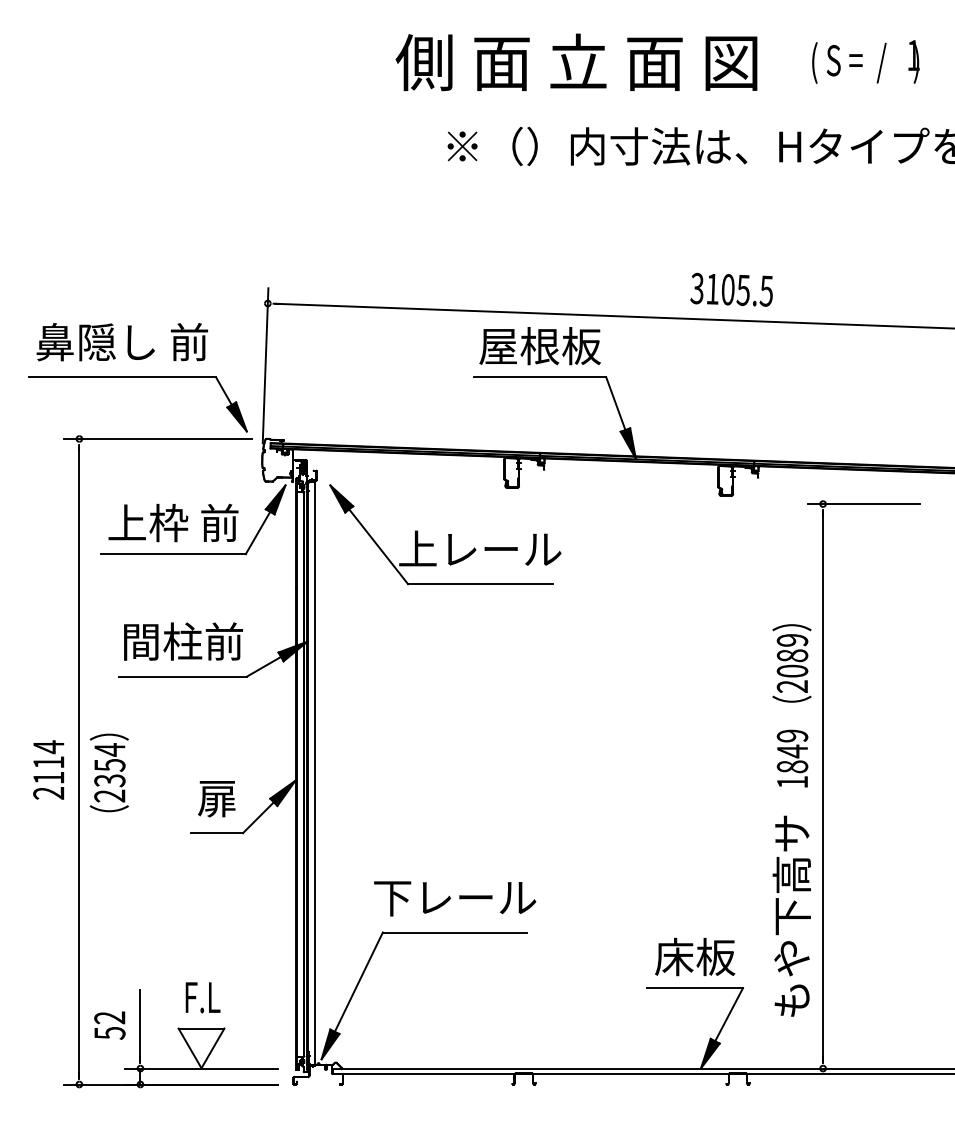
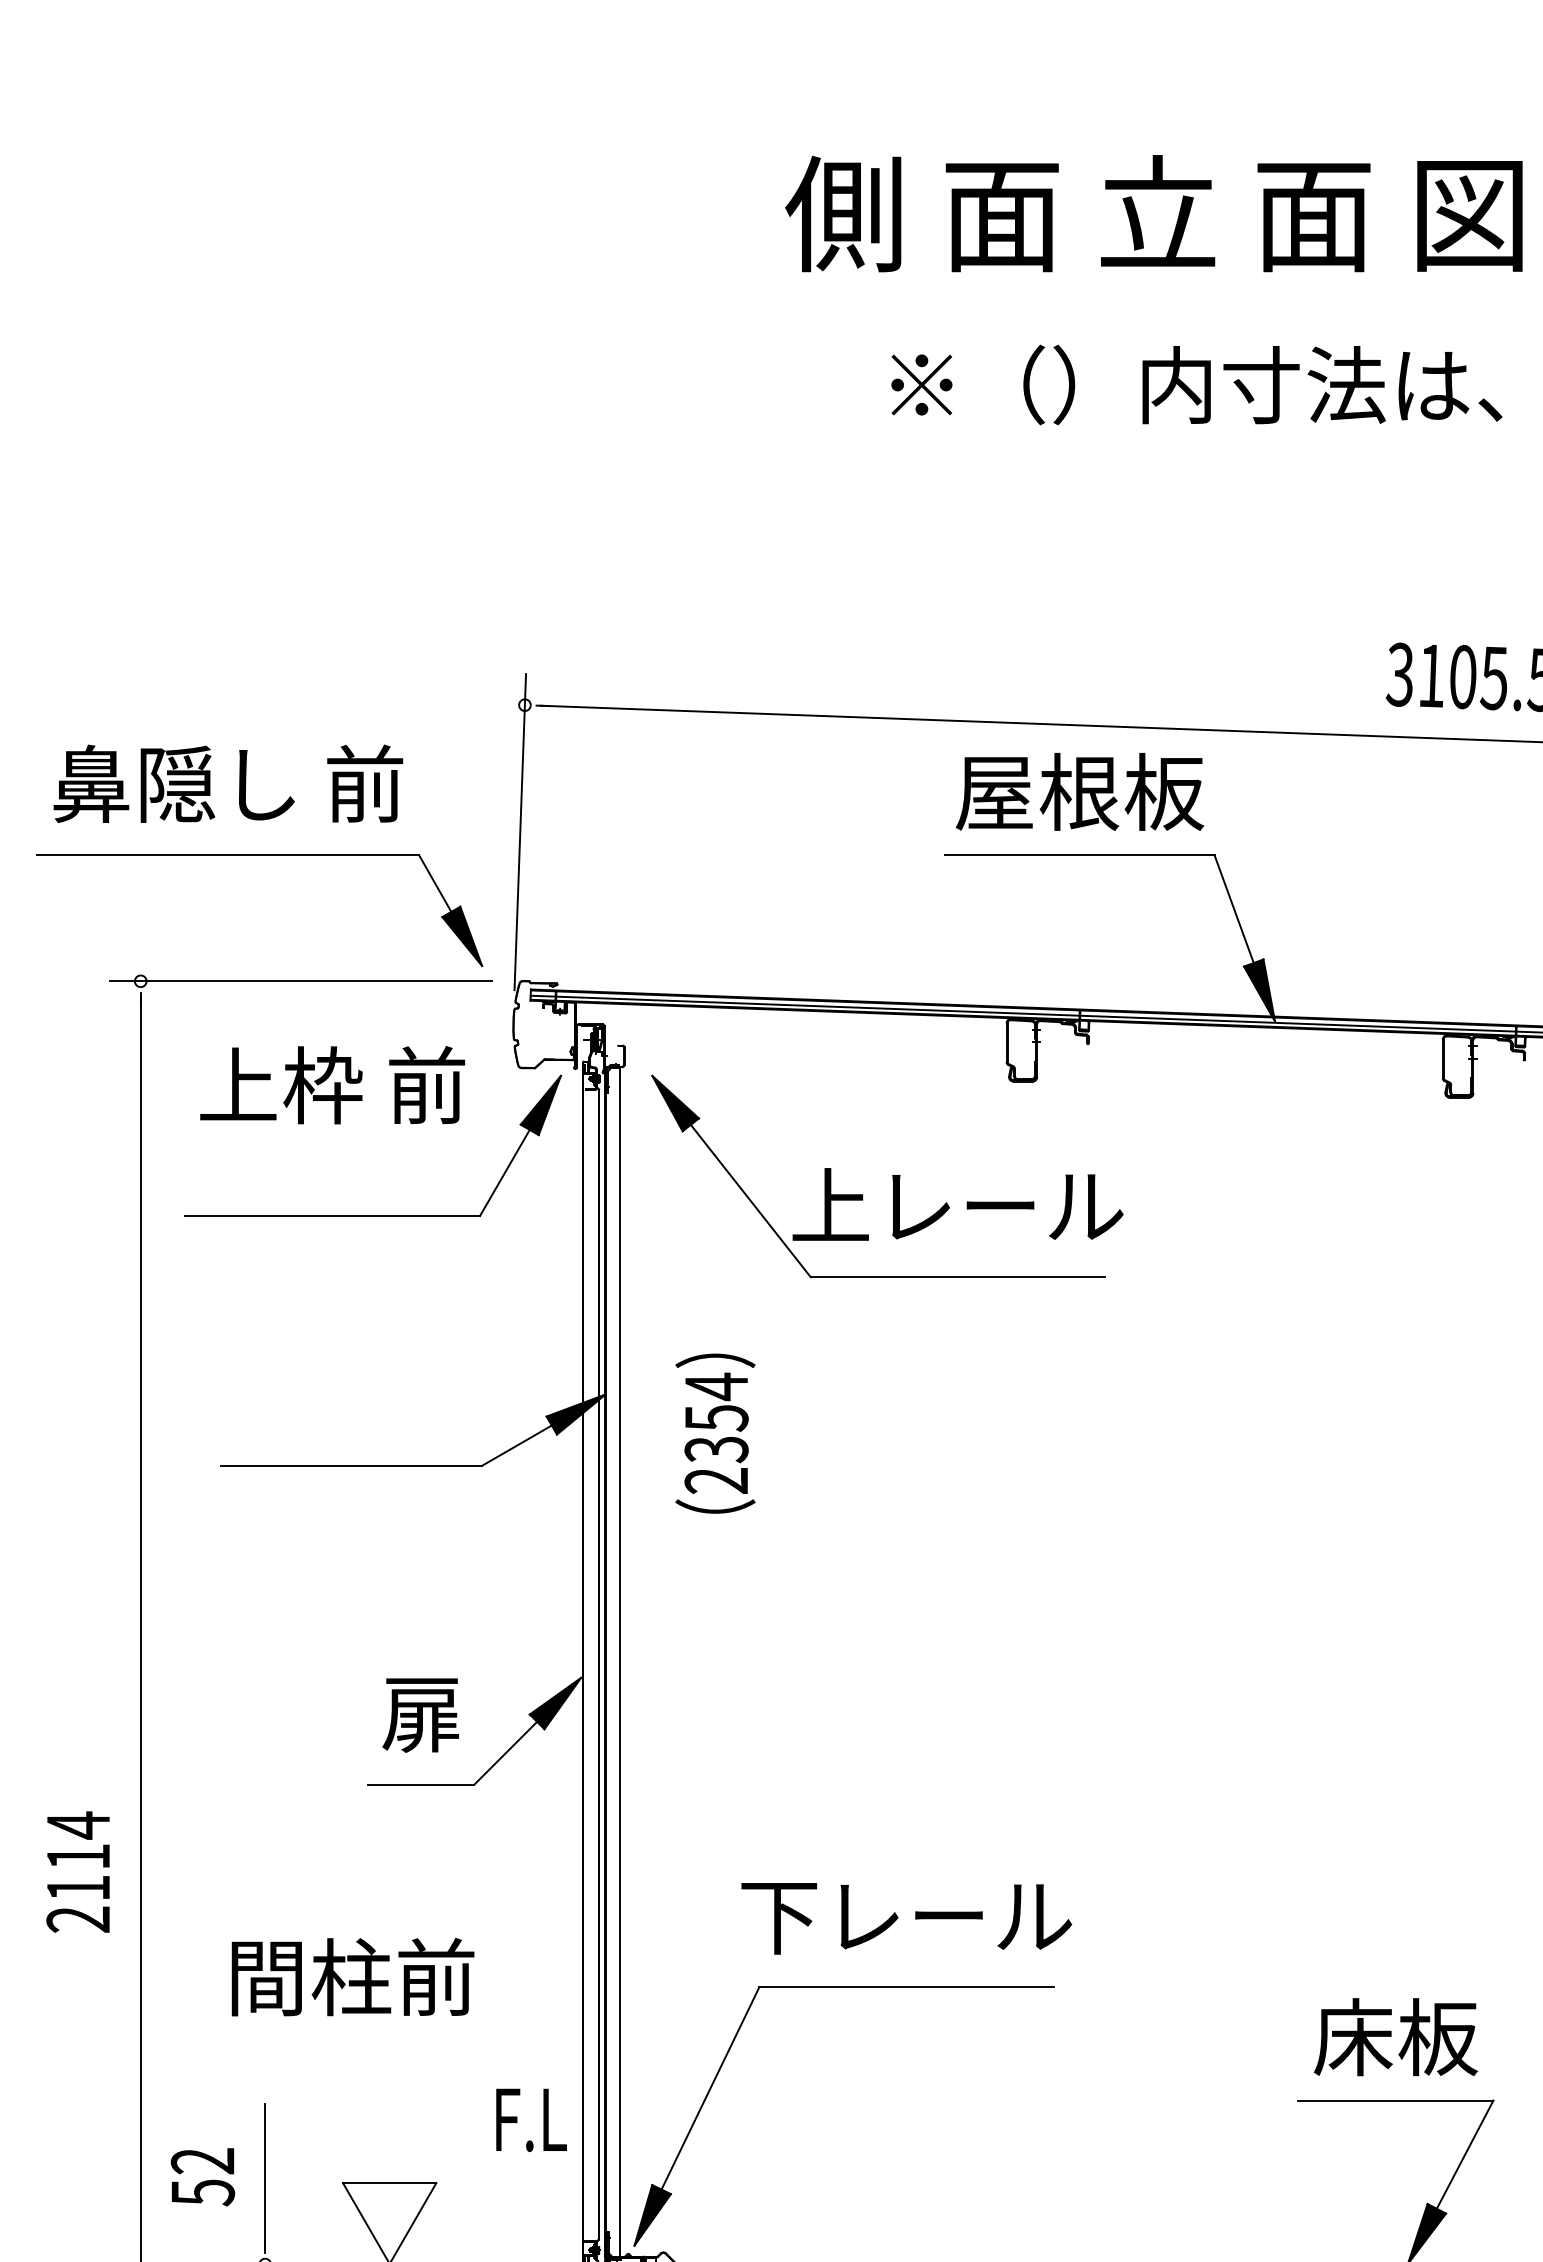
text: (173, 522) -> (332, 1084), moved
text: (183, 641) -> (352, 1977), moved
text: (48, 769) -> (77, 1871), moved
text: (108, 772) -> (713, 1432), moved
text: (202, 997) -> (530, 2119), moved

